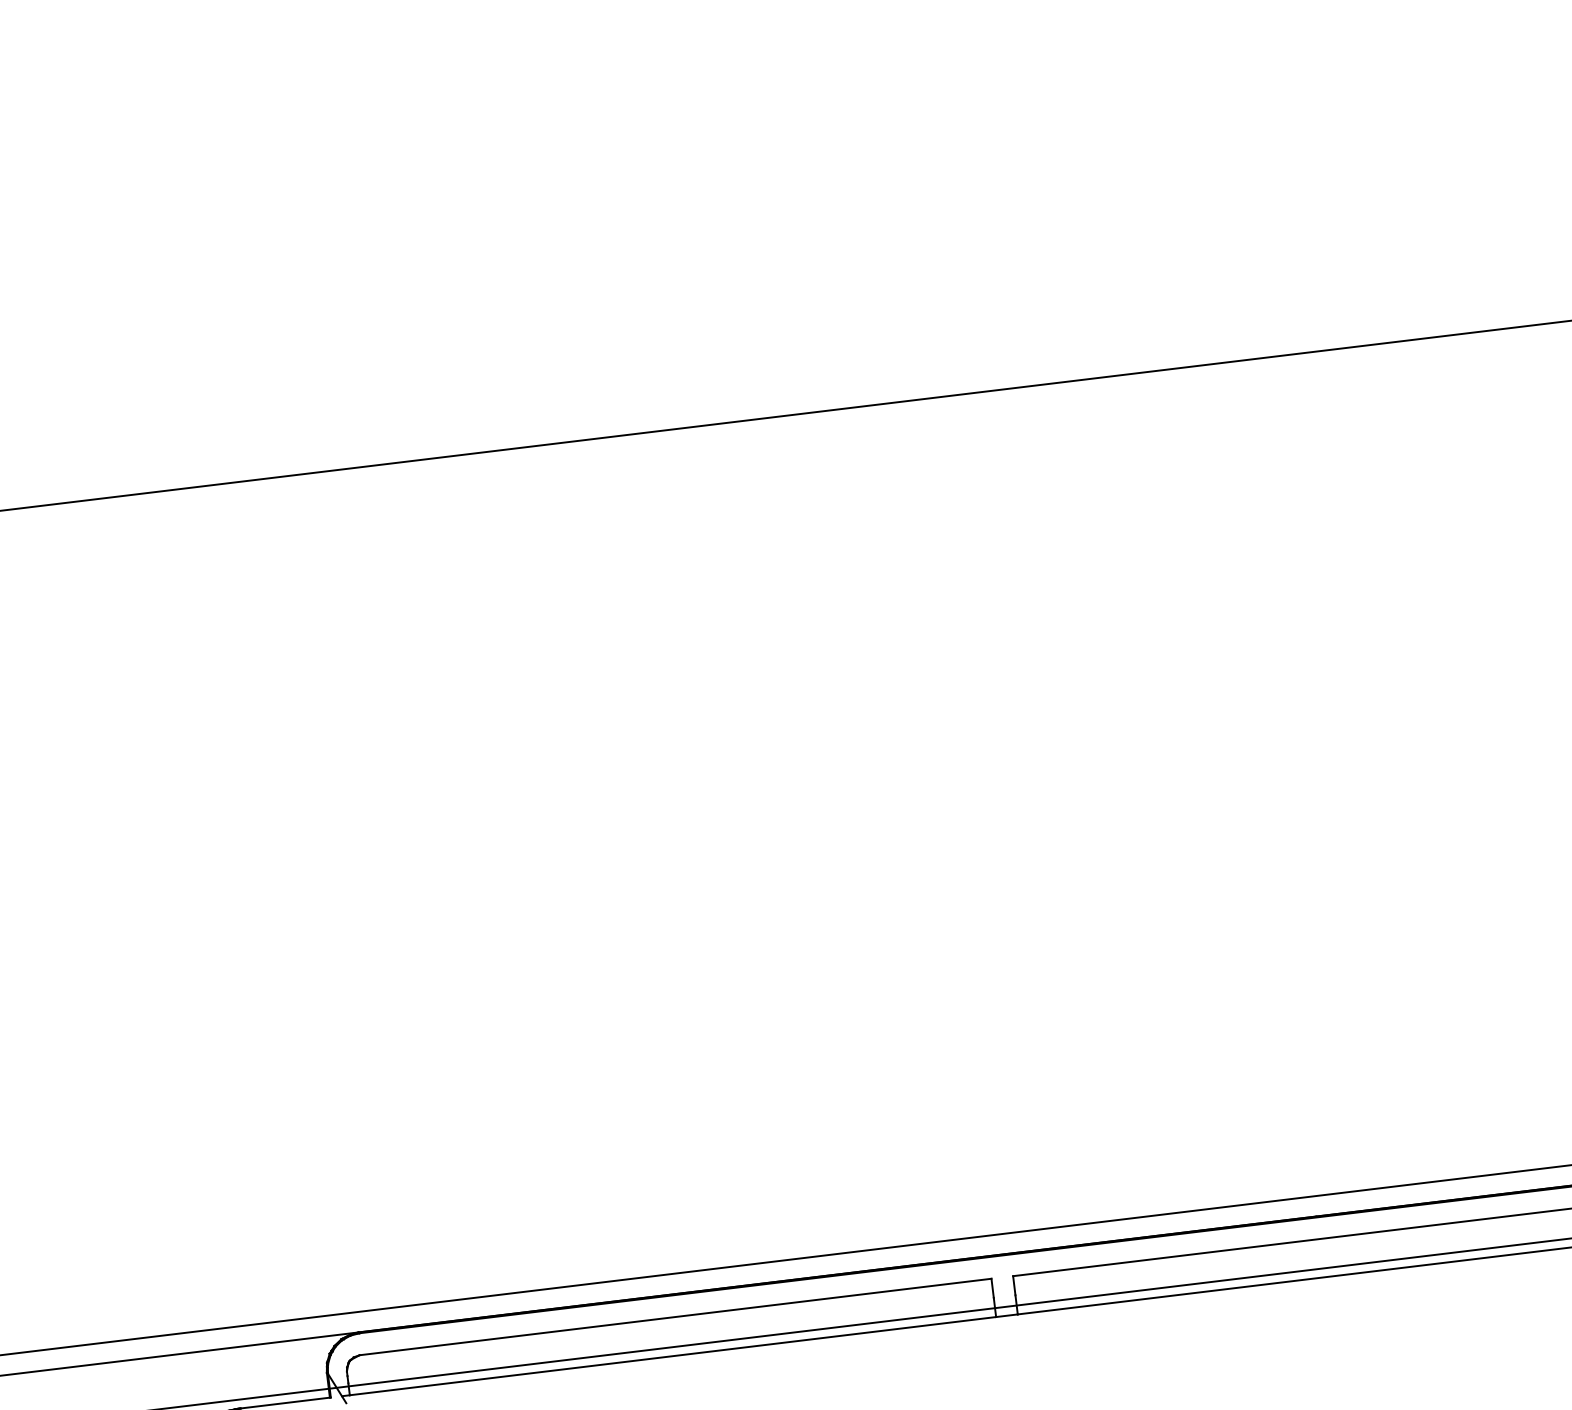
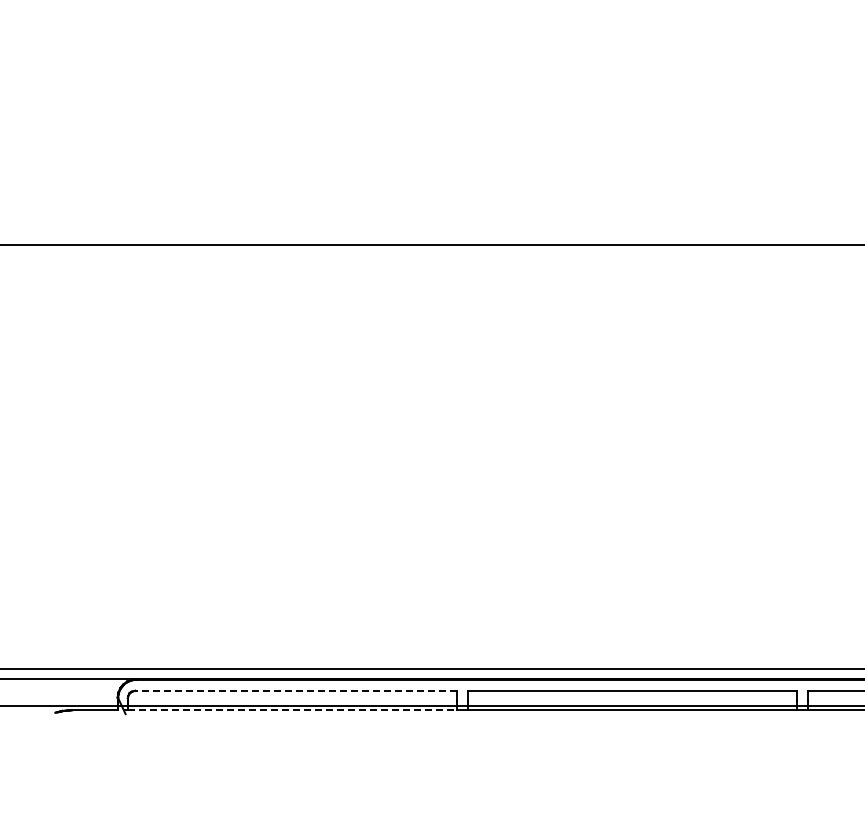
line: (676, 1316) -> (296, 690), solid -> dashed
line: (673, 1356) -> (292, 710), solid -> dashed

